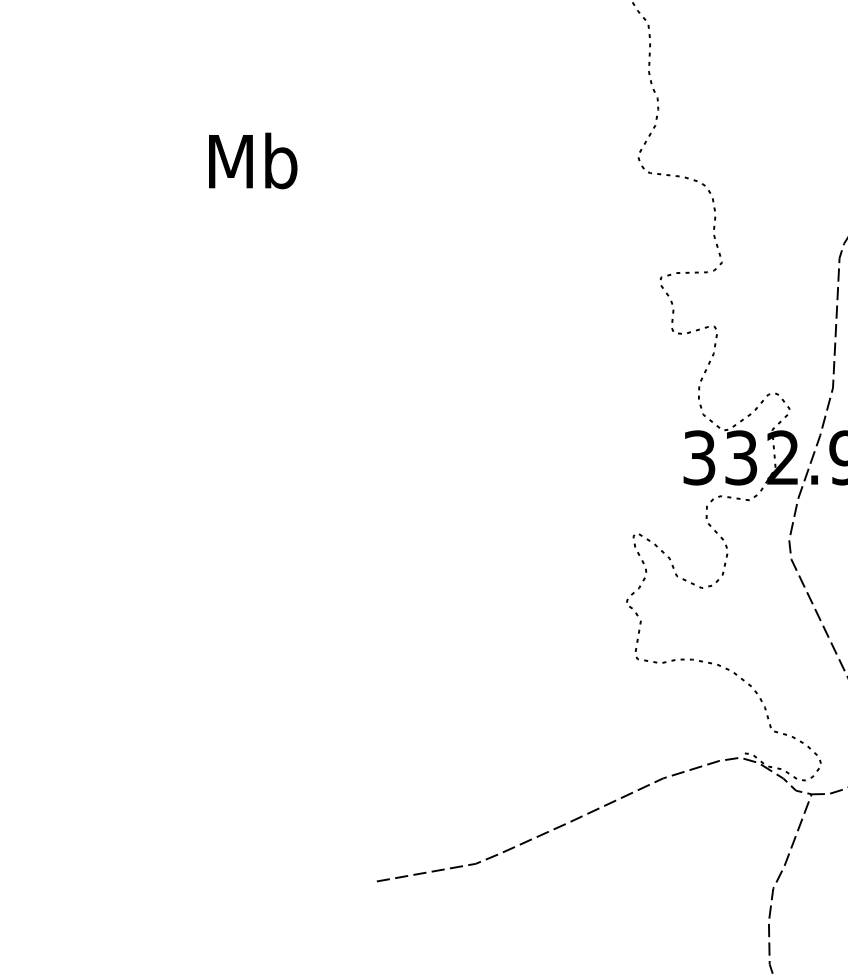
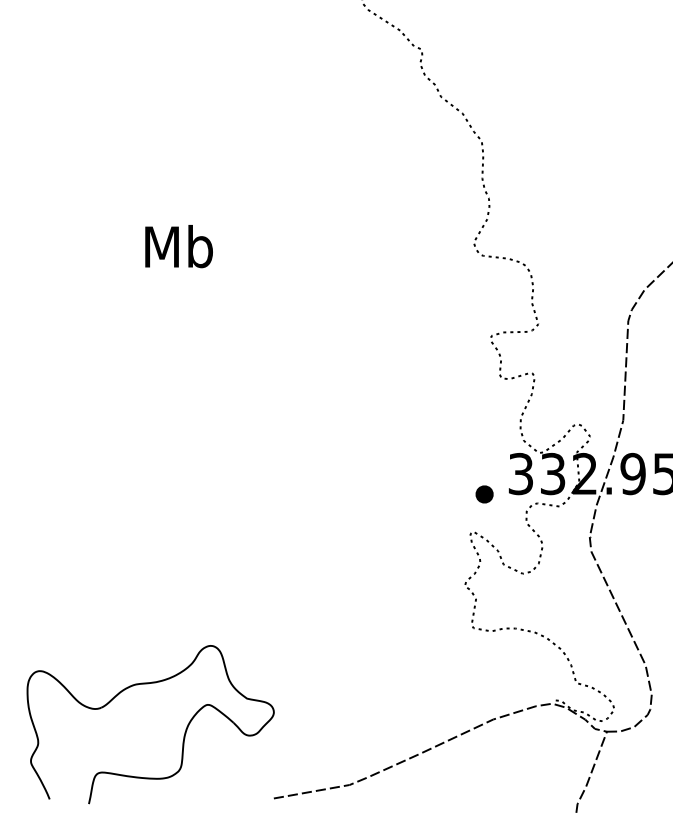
part: (651, 484) -> (484, 494), added
part: (260, 795) -> (184, 732), added

